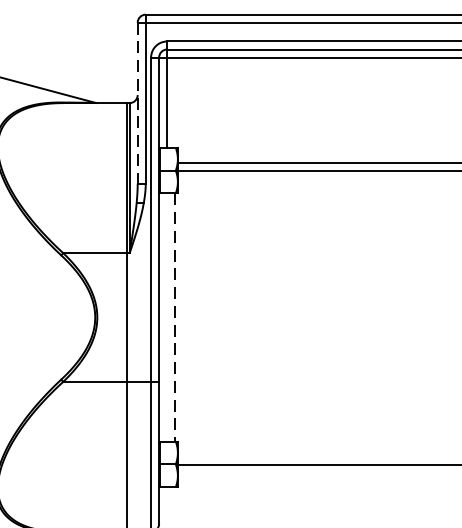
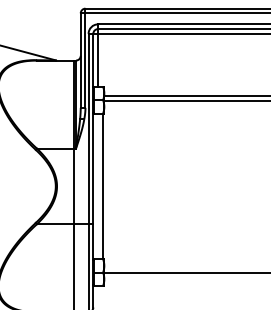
line: (137, 104) -> (80, 61), dashed -> solid
line: (174, 317) -> (102, 186), dashed -> solid

